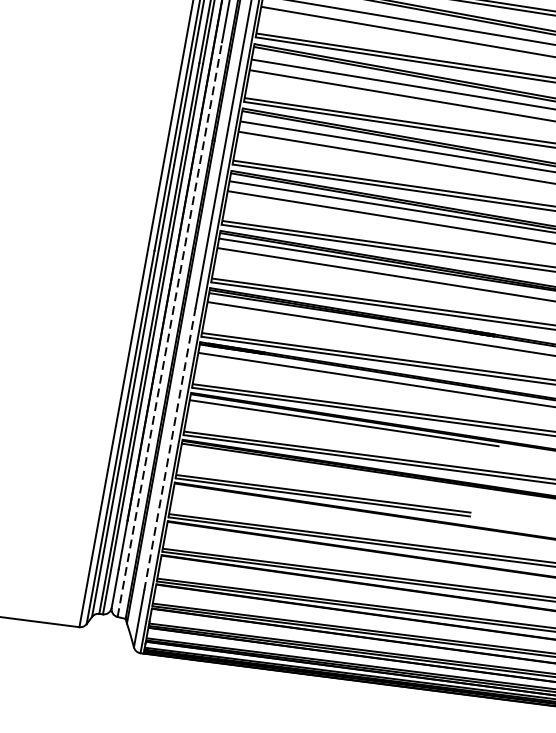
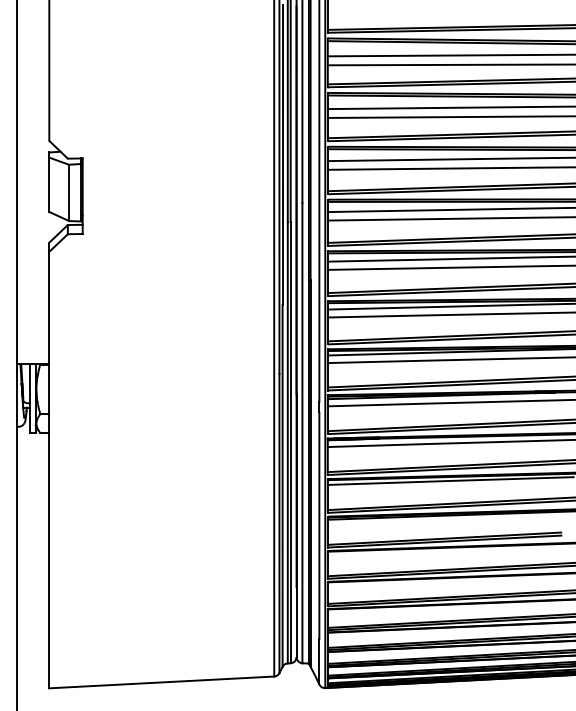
line: (170, 328) -> (302, 432), dashed -> solid
line: (170, 448) -> (319, 525), dashed -> solid

